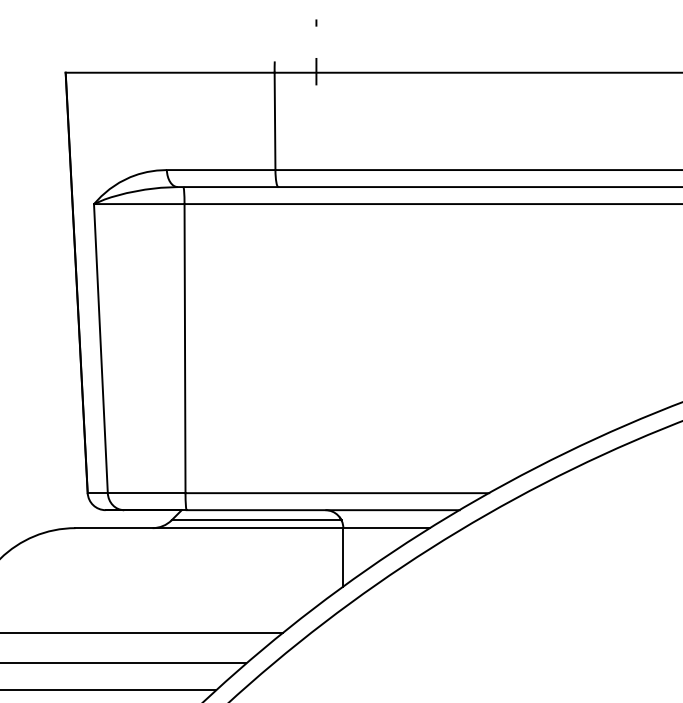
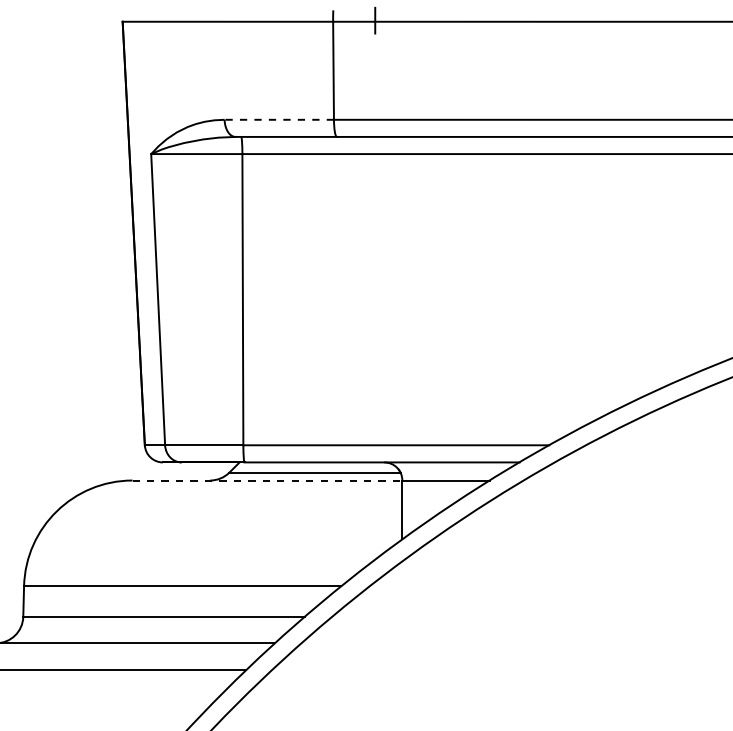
line: (221, 169) -> (279, 119), solid -> dashed
line: (209, 528) -> (267, 480), solid -> dashed

